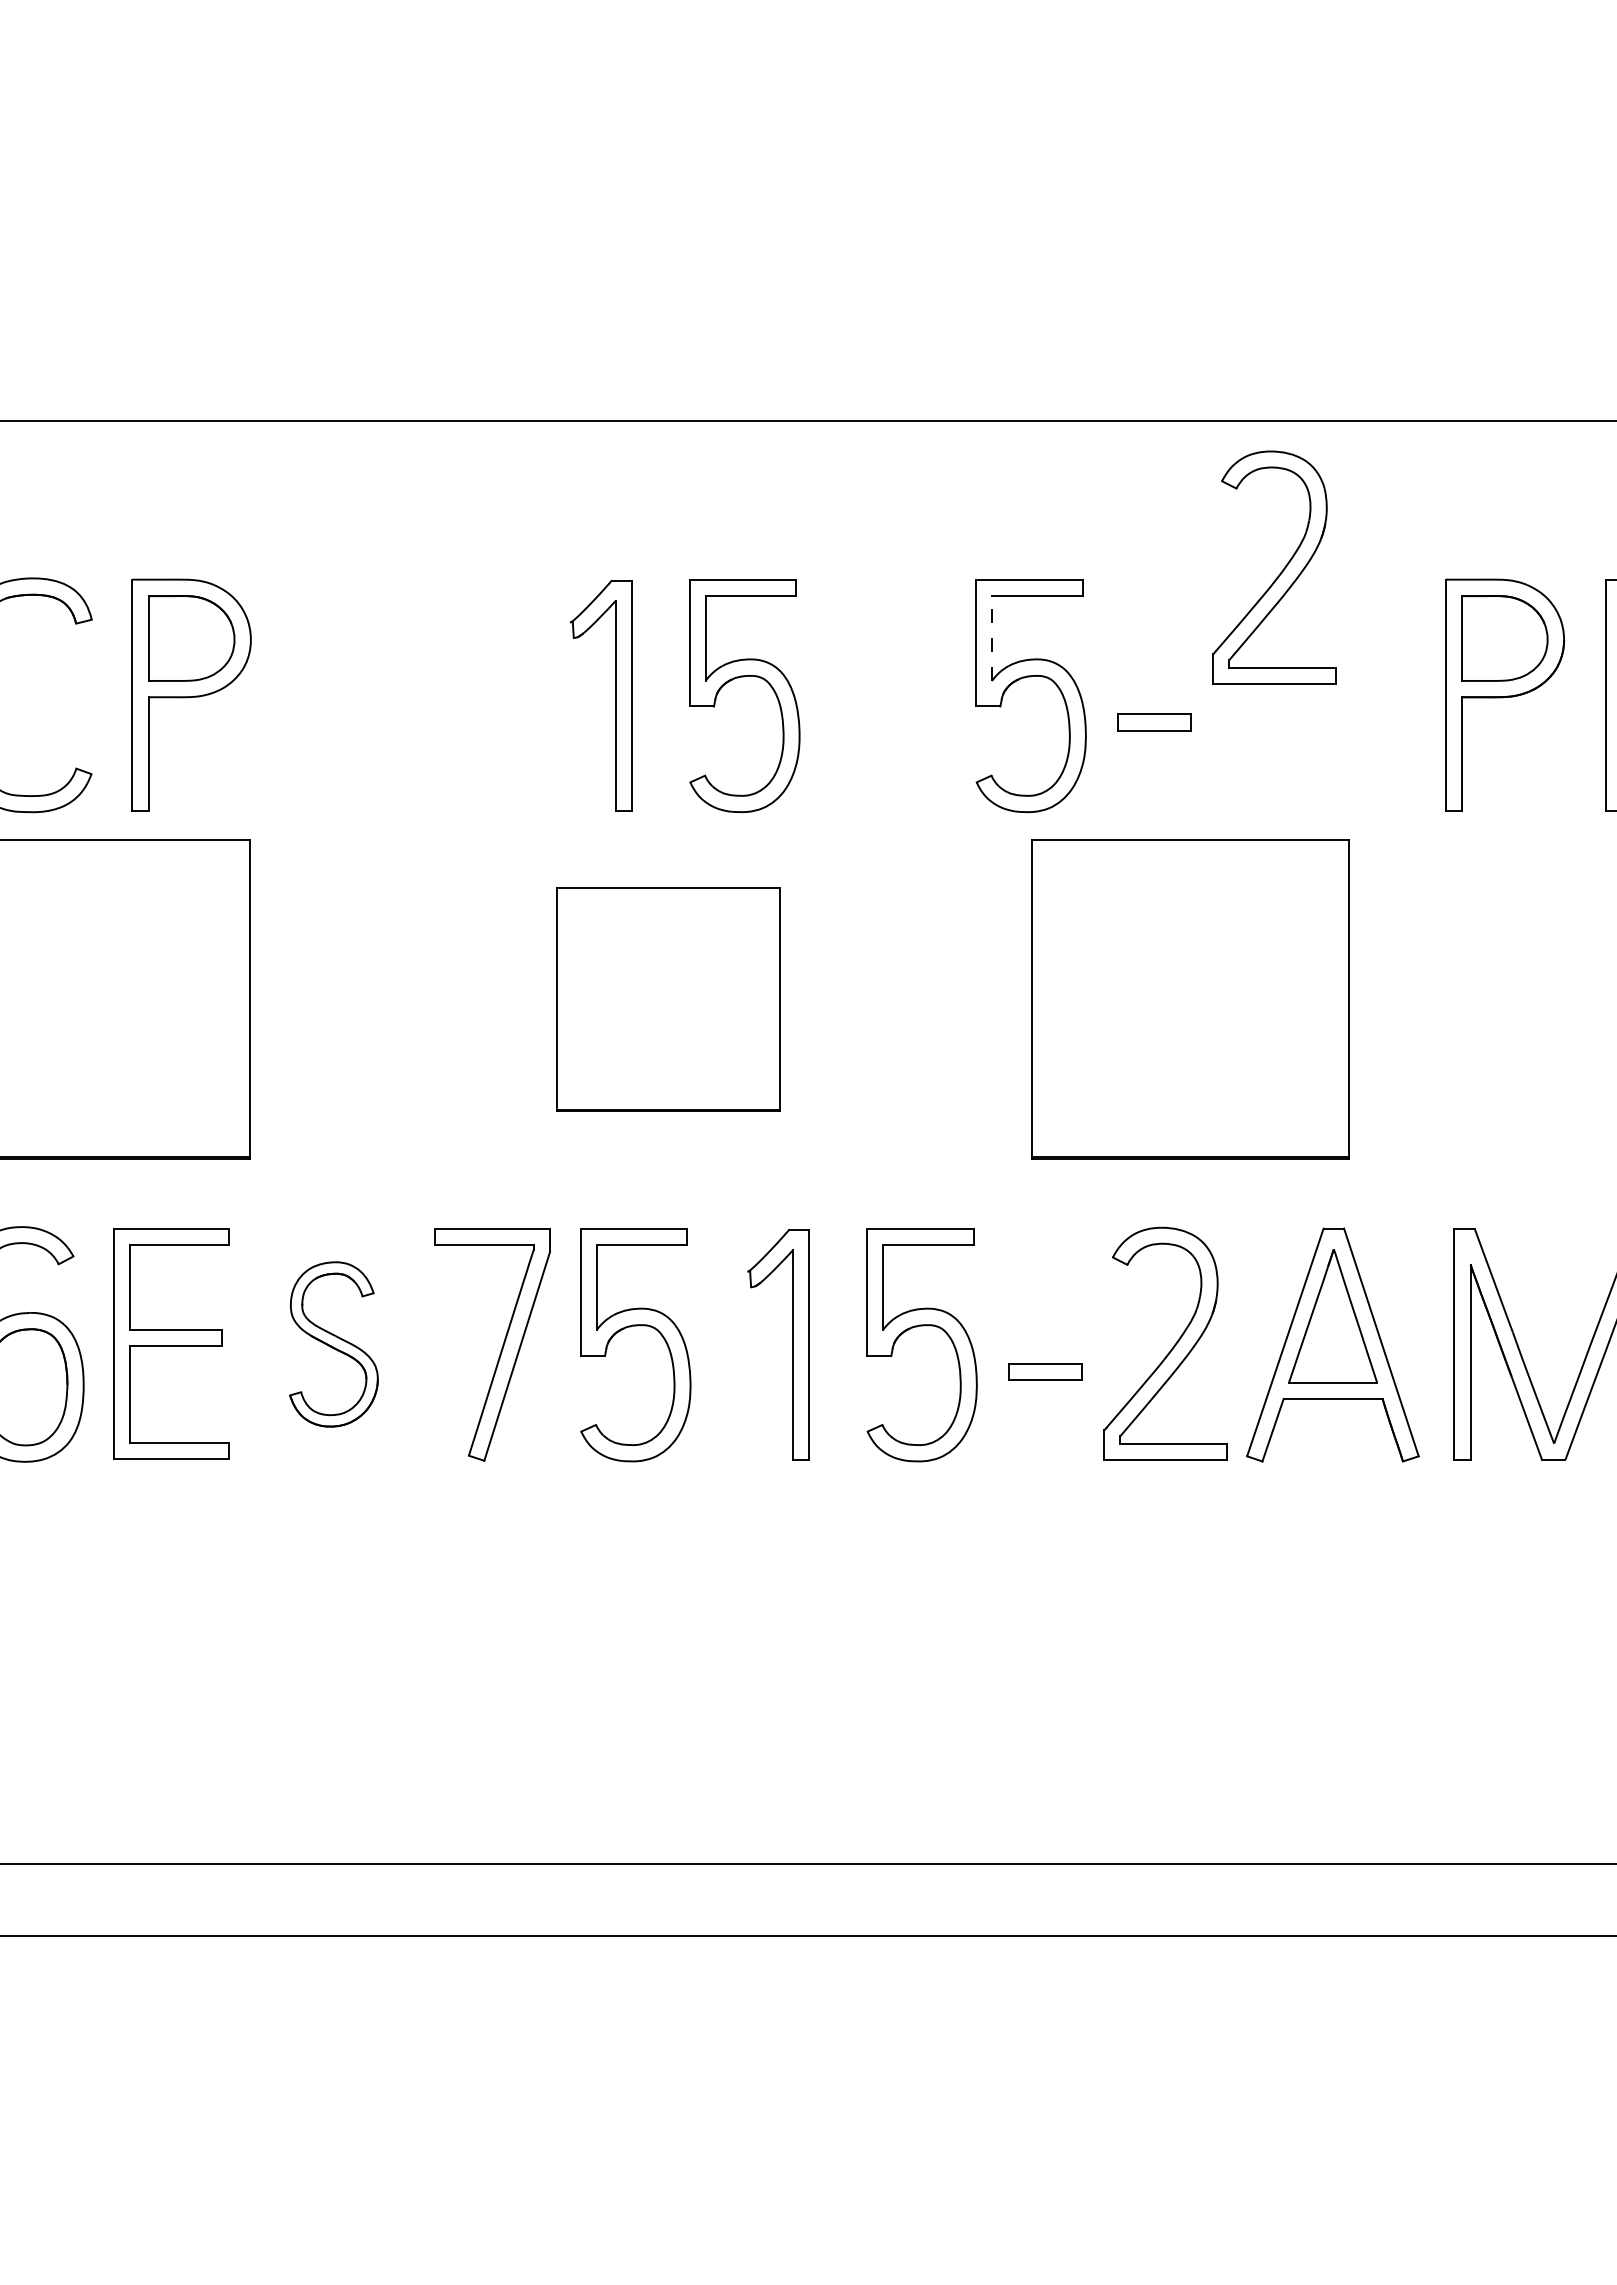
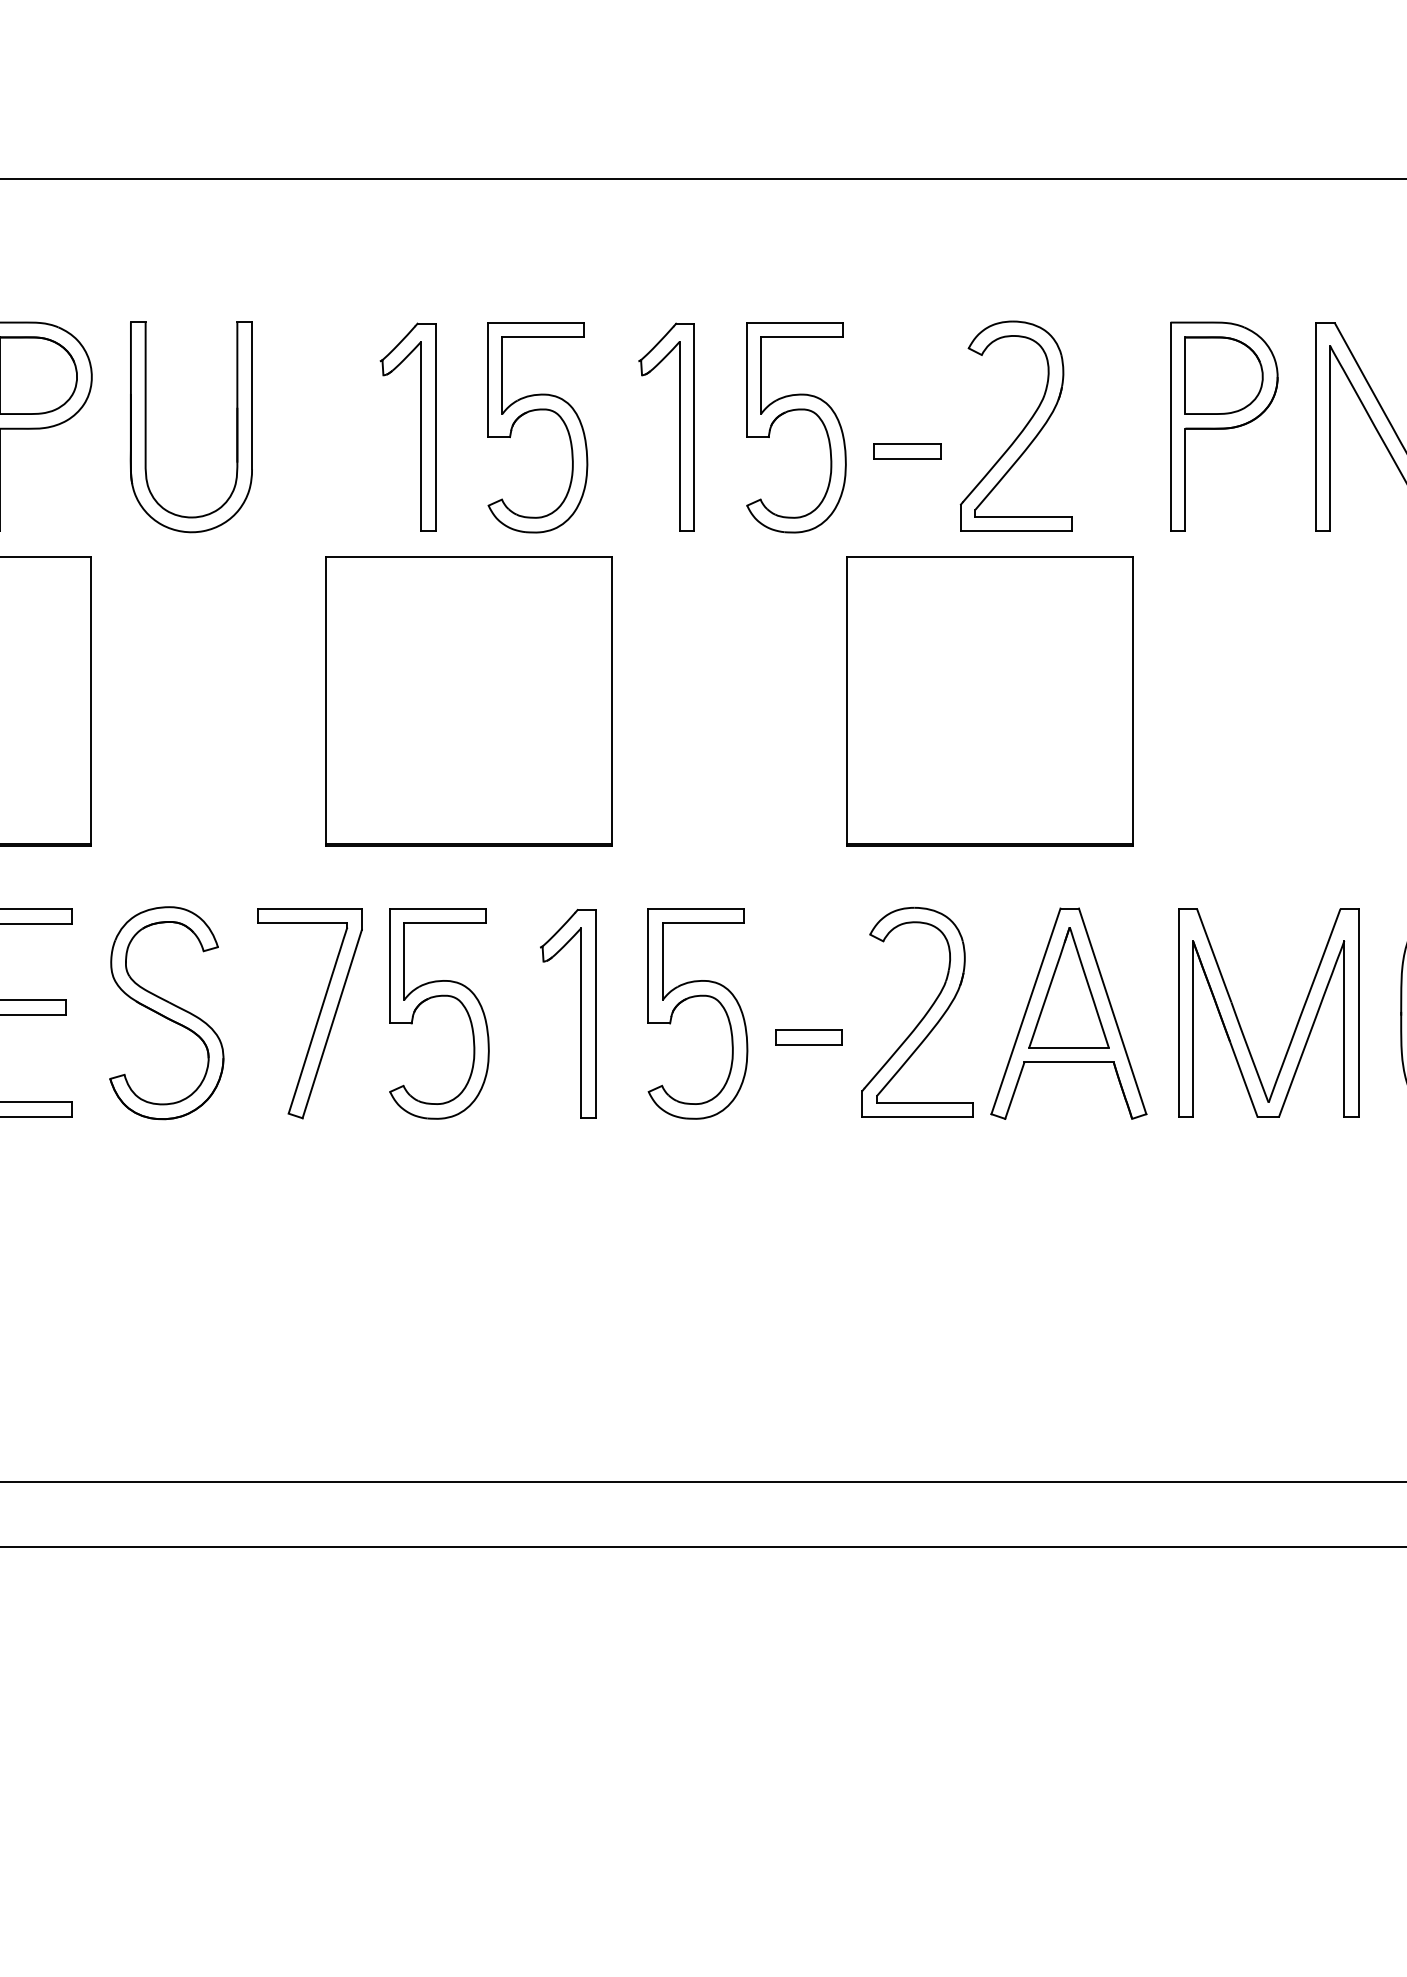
part: (1280, 572) -> (1021, 430), moved
line: (992, 638) -> (761, 375), dashed -> solid
part: (311, 695) -> (146, 427), added
part: (901, 695) -> (679, 427), added
part: (668, 999) -> (468, 701), size x1.43
part: (1190, 999) -> (989, 701), moved
part: (333, 1344) -> (166, 1013), size x1.43

